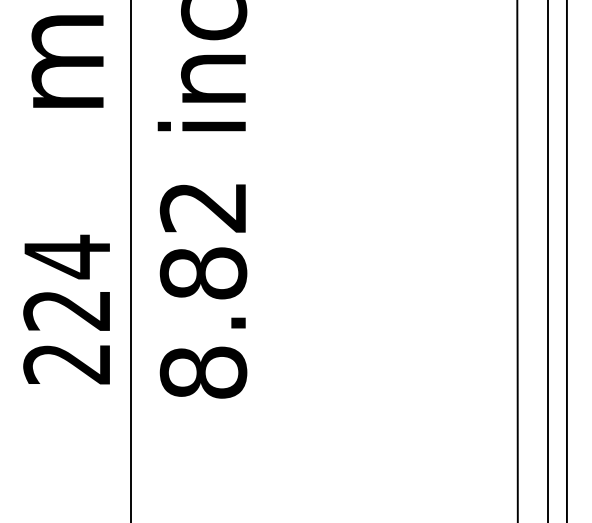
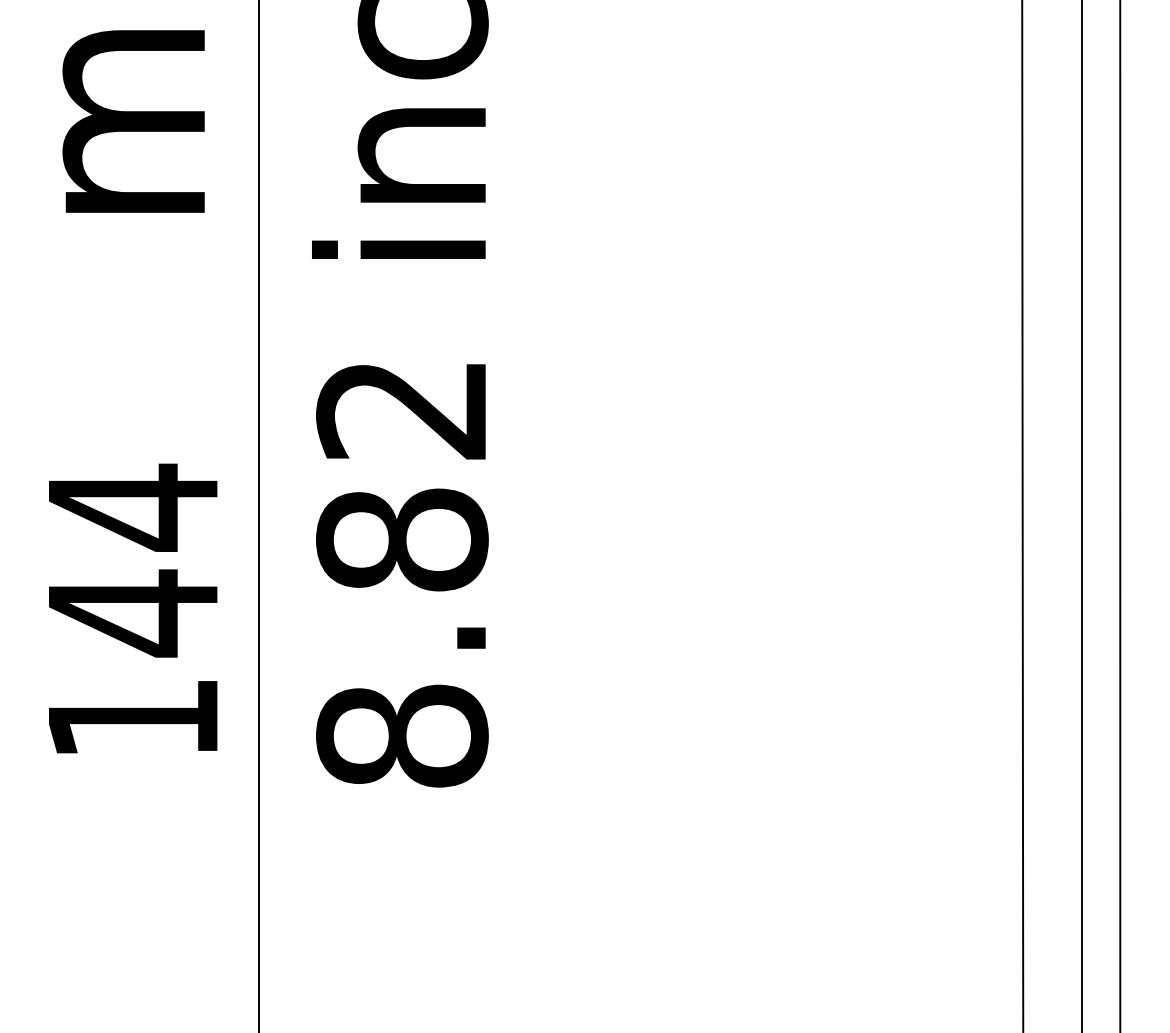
text: (66, 336) -> (131, 664), 224 -> 144

